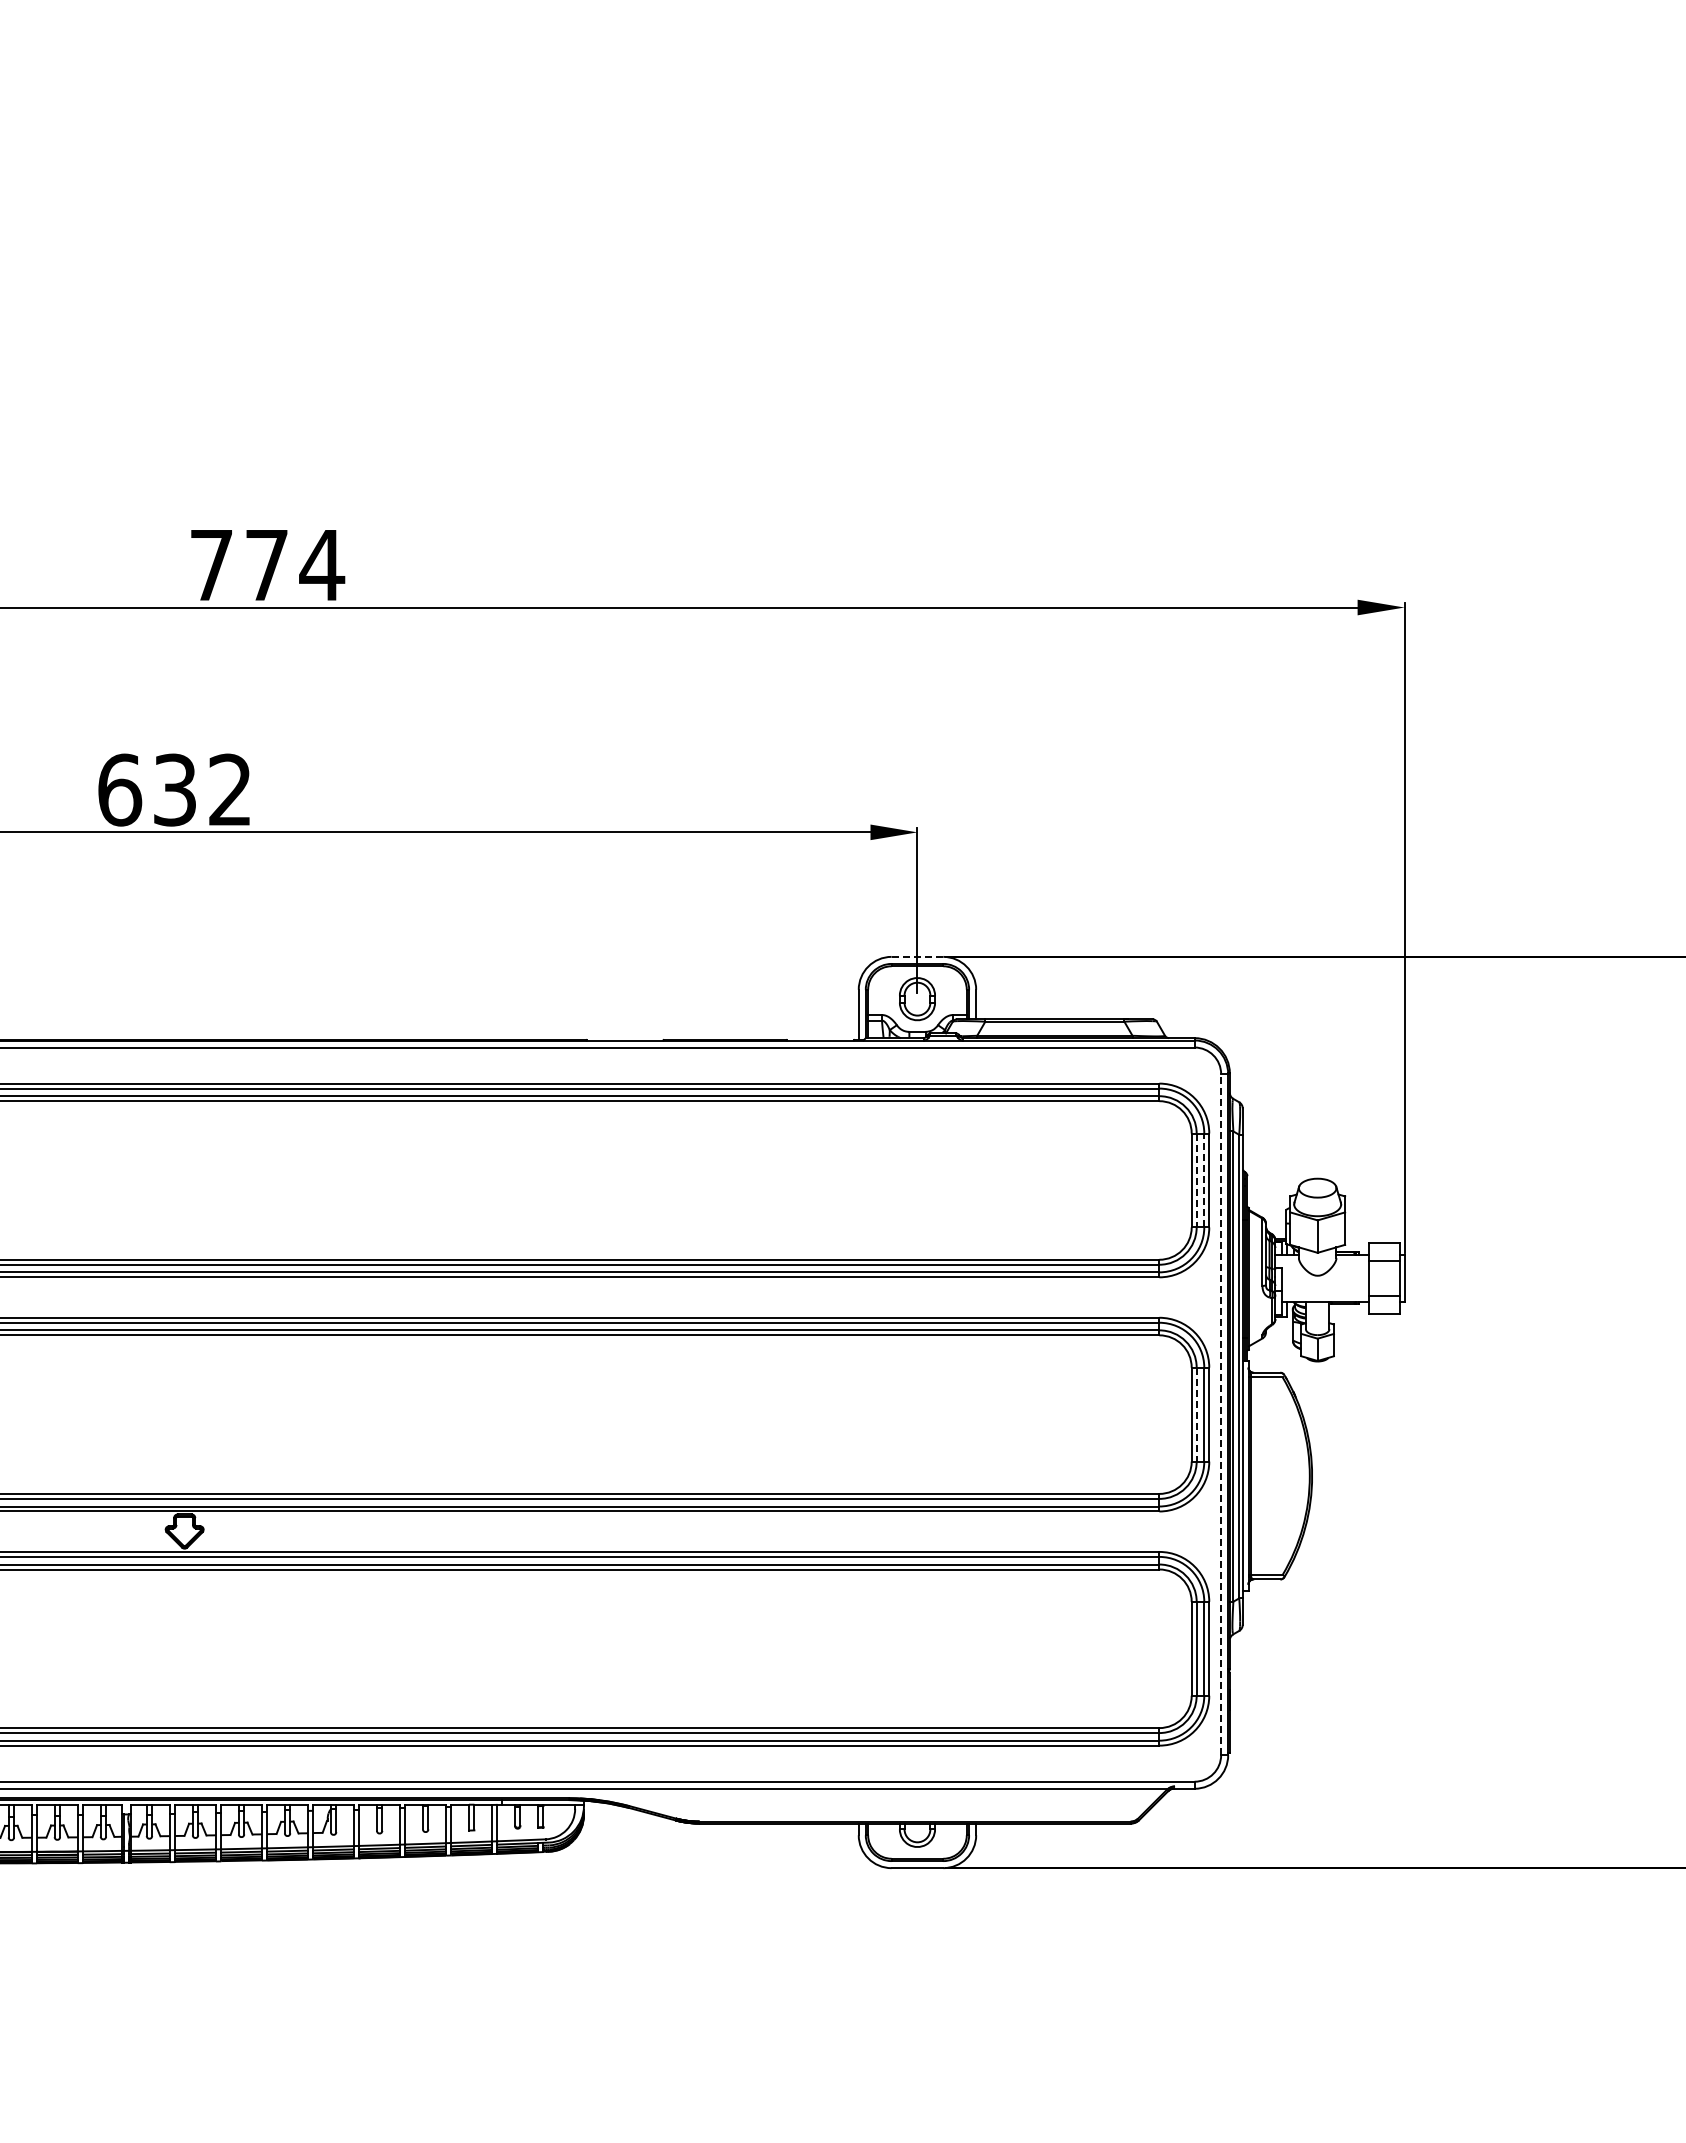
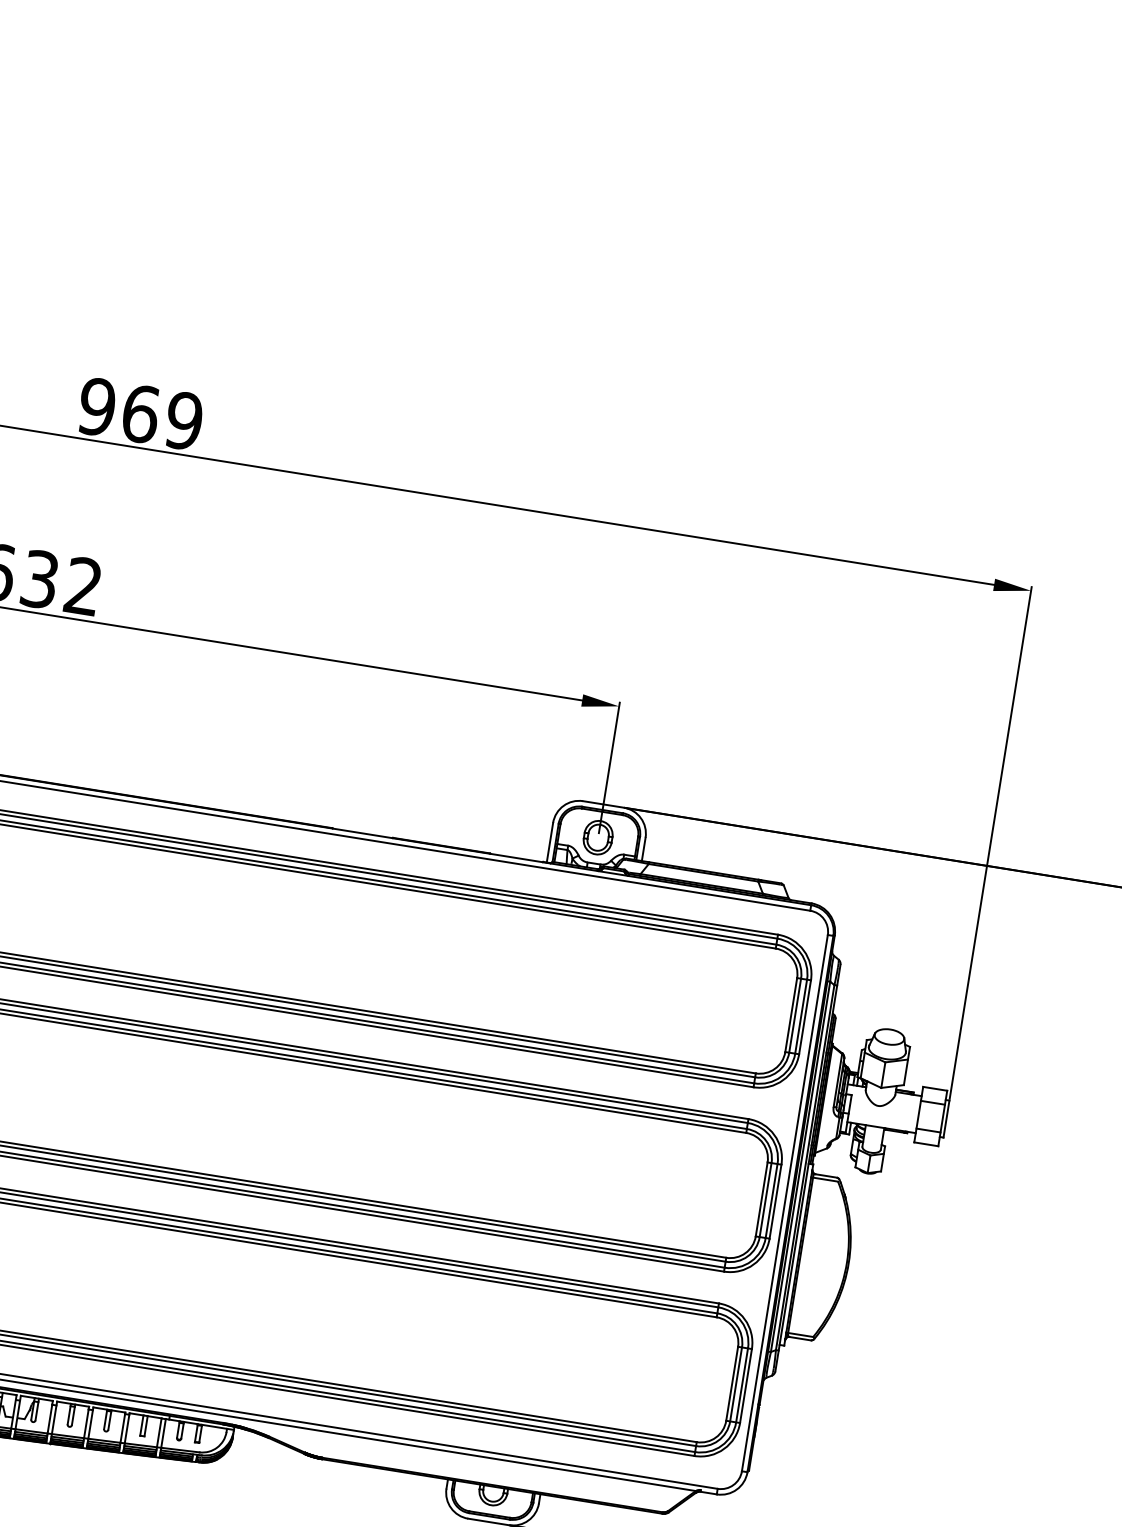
text: (267, 564) -> (141, 413), 774 -> 969
line: (917, 956) -> (603, 804), dashed -> solid
line: (1196, 1180) -> (795, 1015), dashed -> solid
line: (1204, 1180) -> (801, 1016), dashed -> solid
line: (1196, 1414) -> (765, 1199), dashed -> solid
line: (1221, 1414) -> (785, 1203), dashed -> solid

